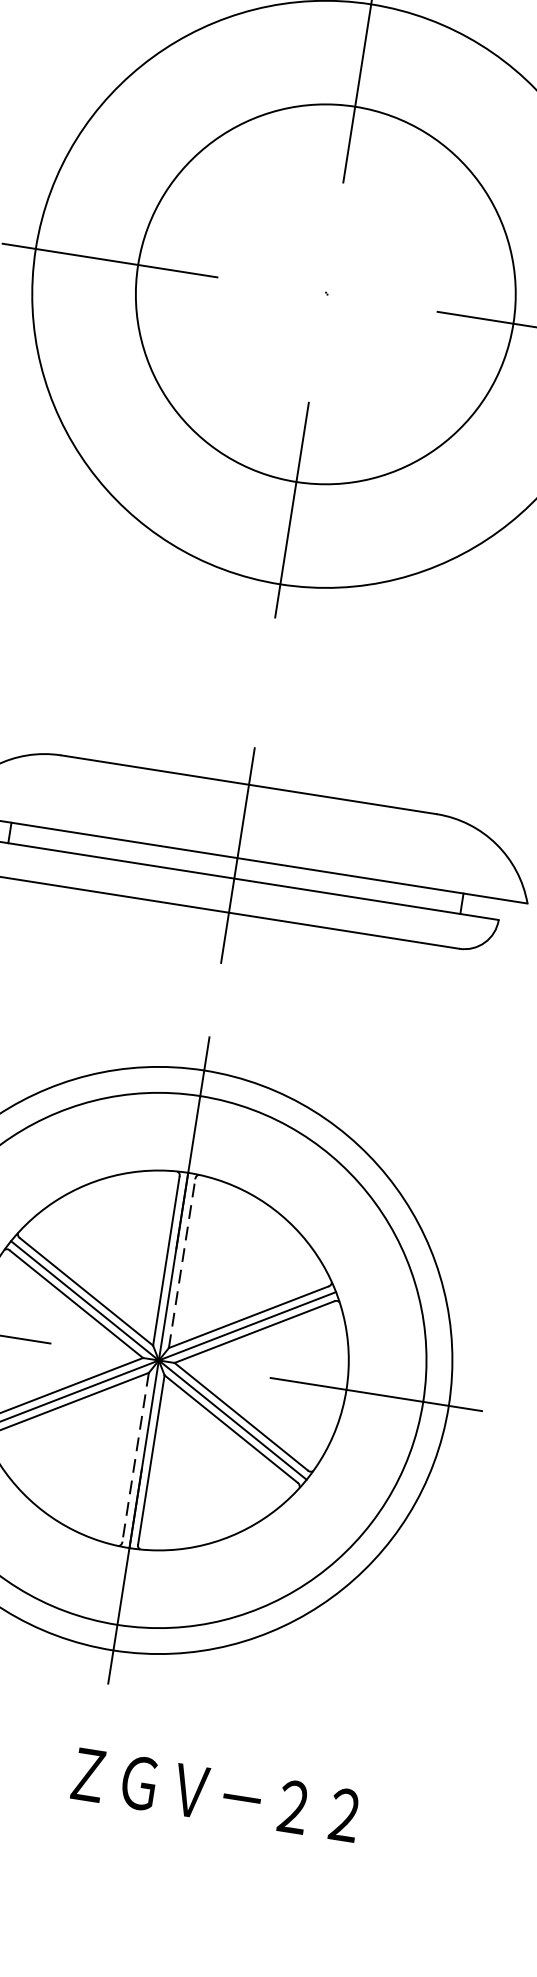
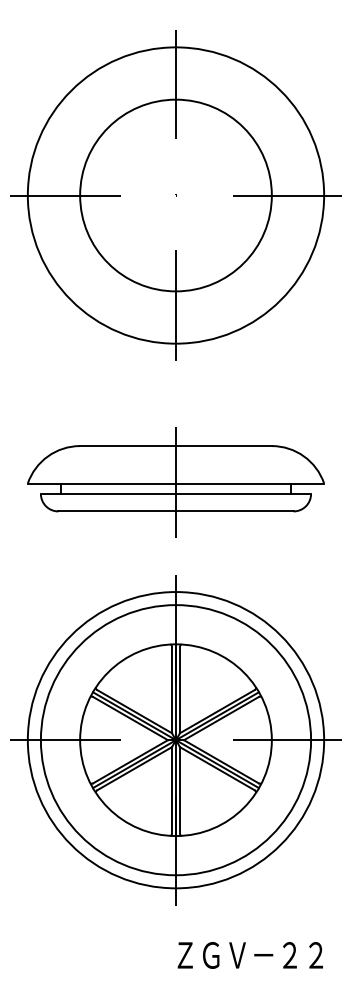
line: (183, 1262) -> (180, 689), dashed -> solid
line: (134, 1457) -> (171, 790), dashed -> solid
text: (214, 1794) -> (249, 955), moved

